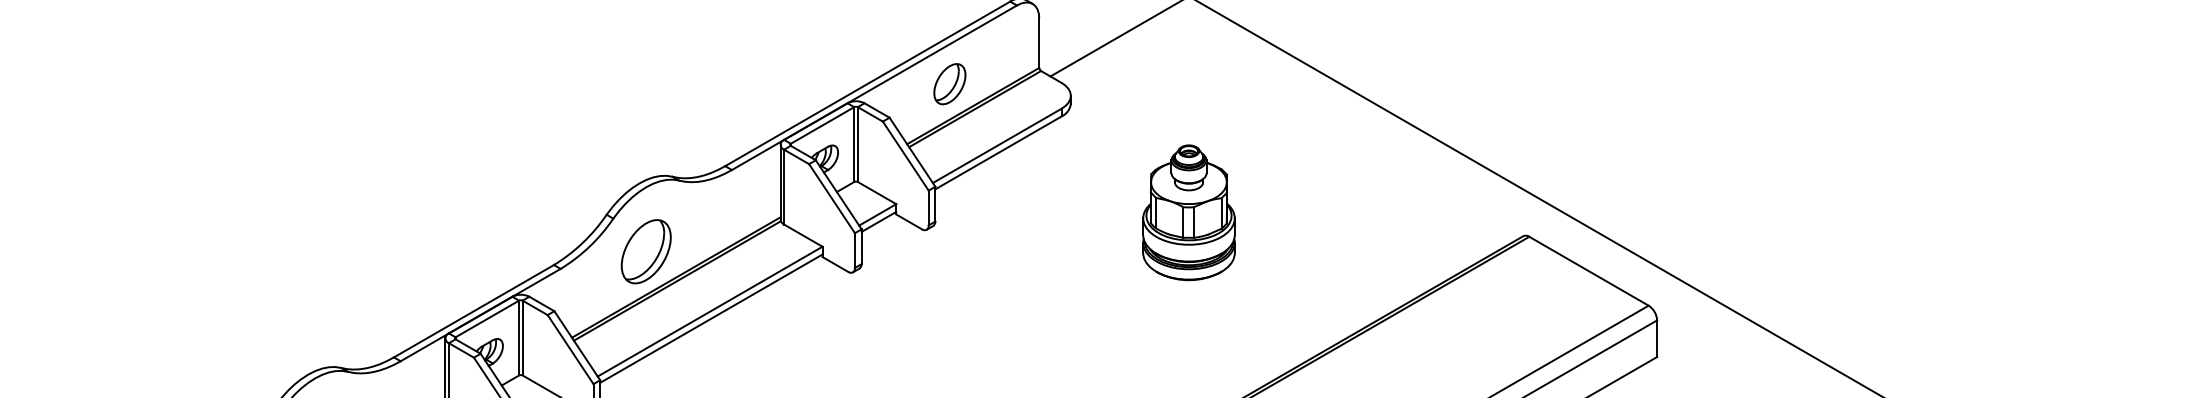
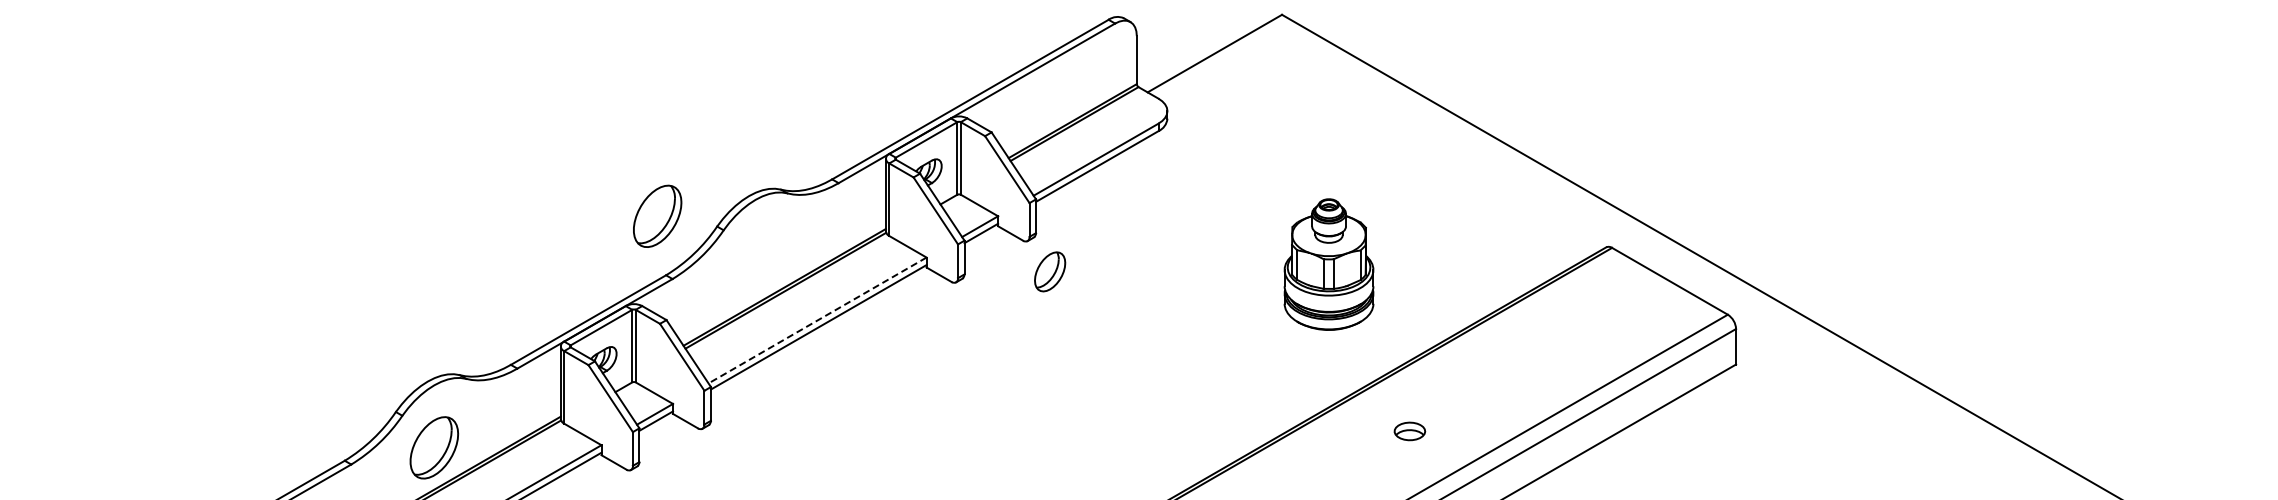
part: (950, 83) -> (1050, 271), moved
part: (1188, 212) -> (1328, 264), moved
part: (646, 250) -> (657, 215), moved
line: (710, 311) -> (817, 320), solid -> dashed

